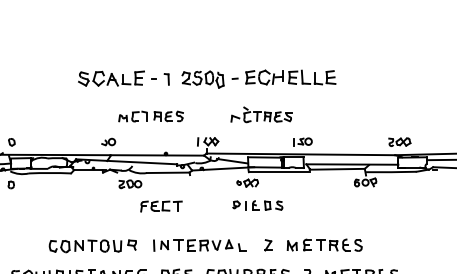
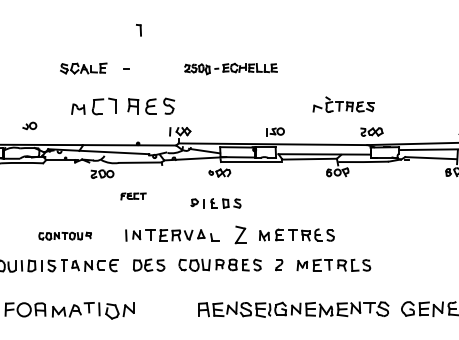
part: (111, 78) -> (83, 68), size x0.7
part: (258, 78) -> (230, 68), size x0.6
part: (166, 79) -> (138, 30), moved
part: (261, 114) -> (343, 104), moved
part: (151, 116) -> (123, 106), size x1.6
part: (108, 141) -> (29, 125), moved
part: (257, 205) -> (215, 203), moved
part: (161, 206) -> (133, 196), size x0.6
part: (268, 245) -> (240, 235), size x1.6
part: (93, 246) -> (65, 236), size x0.6

